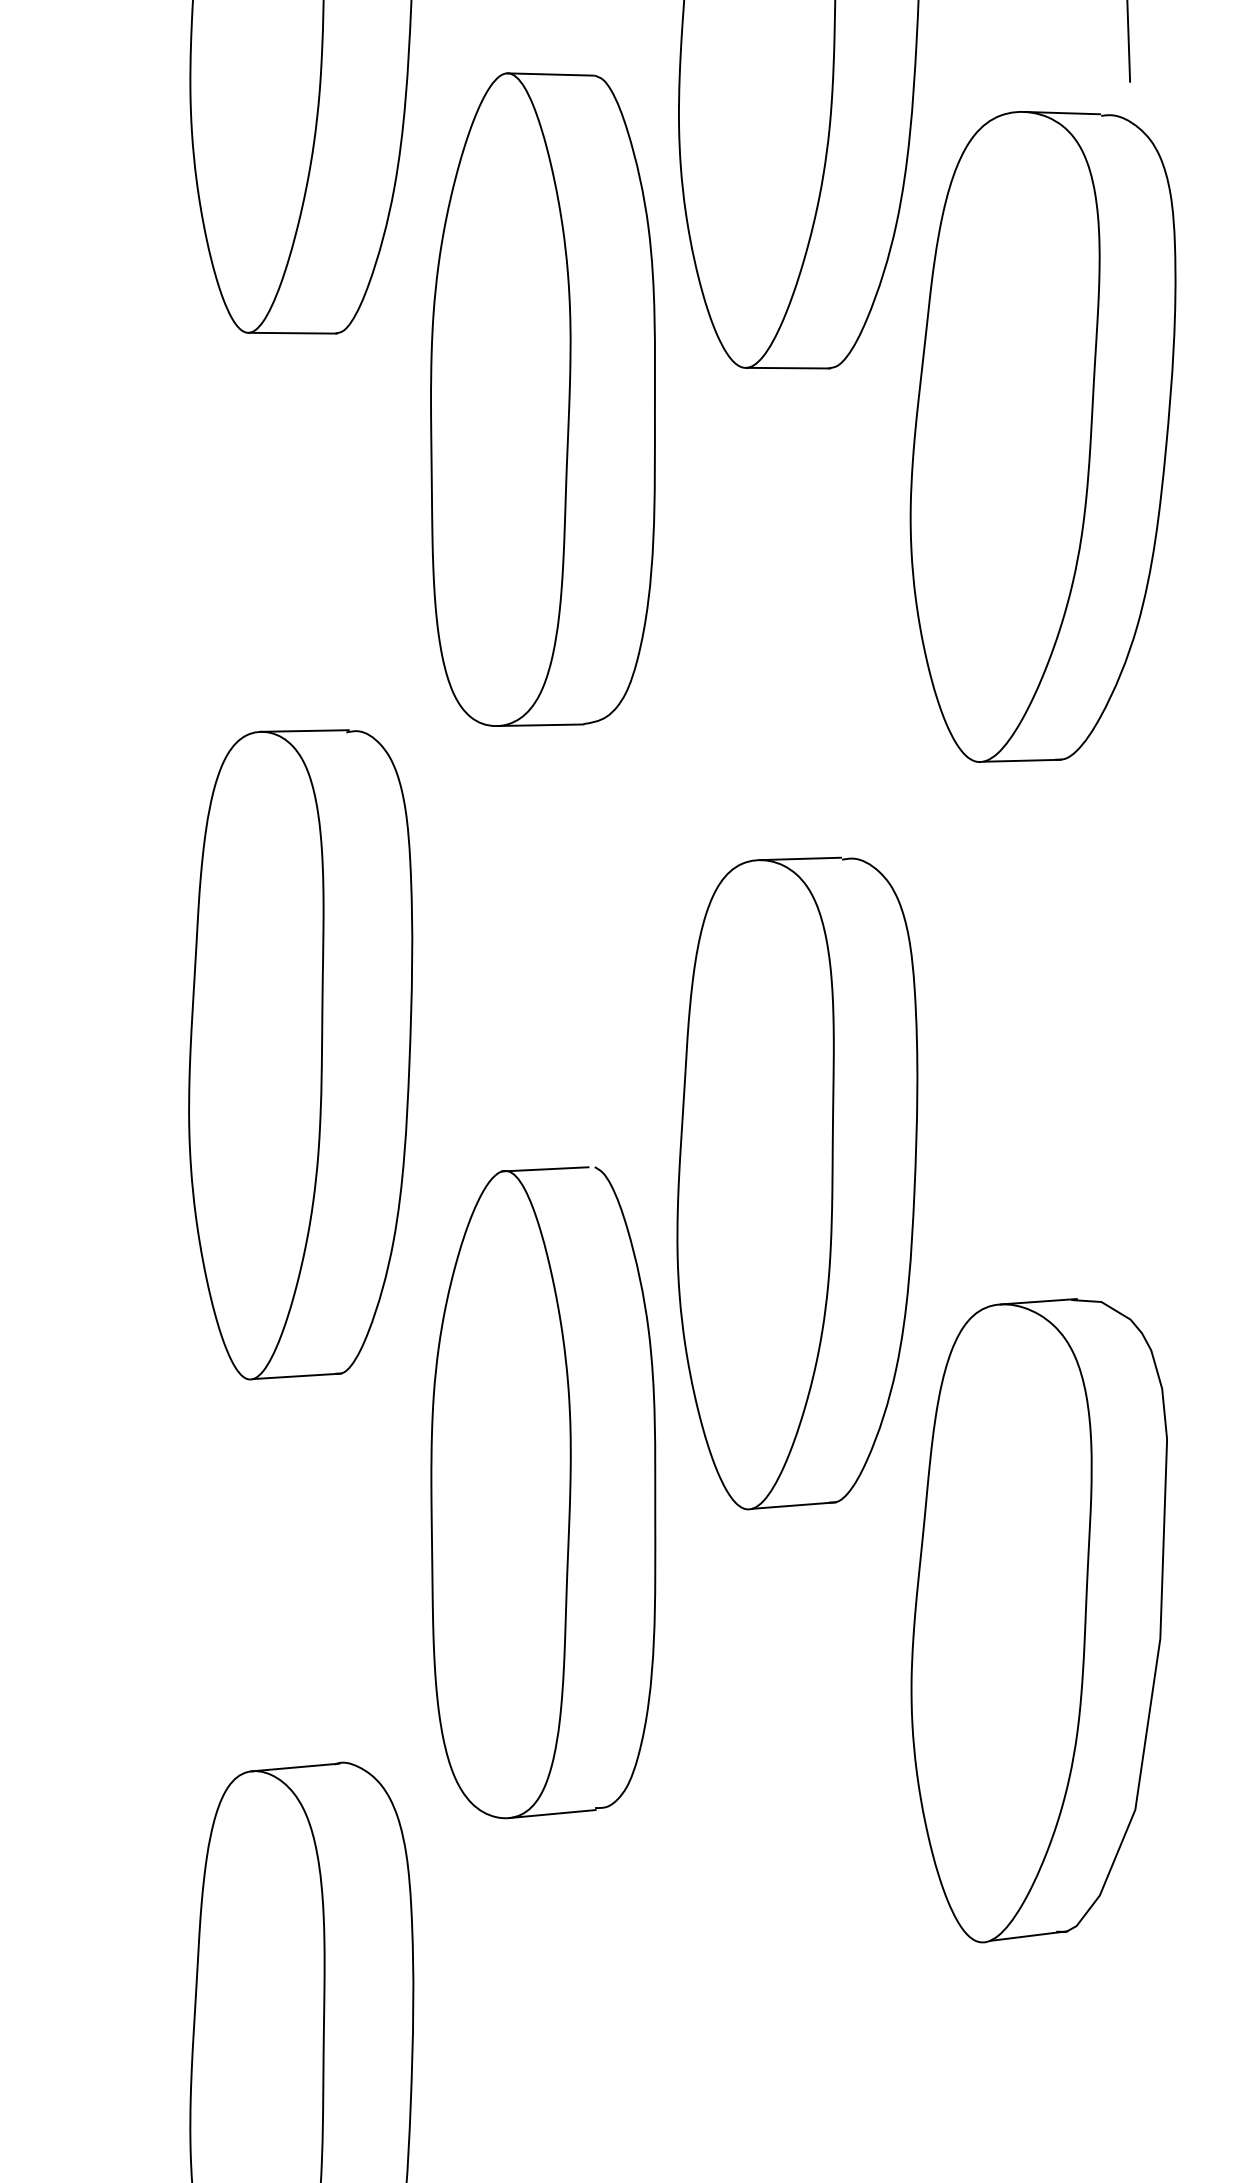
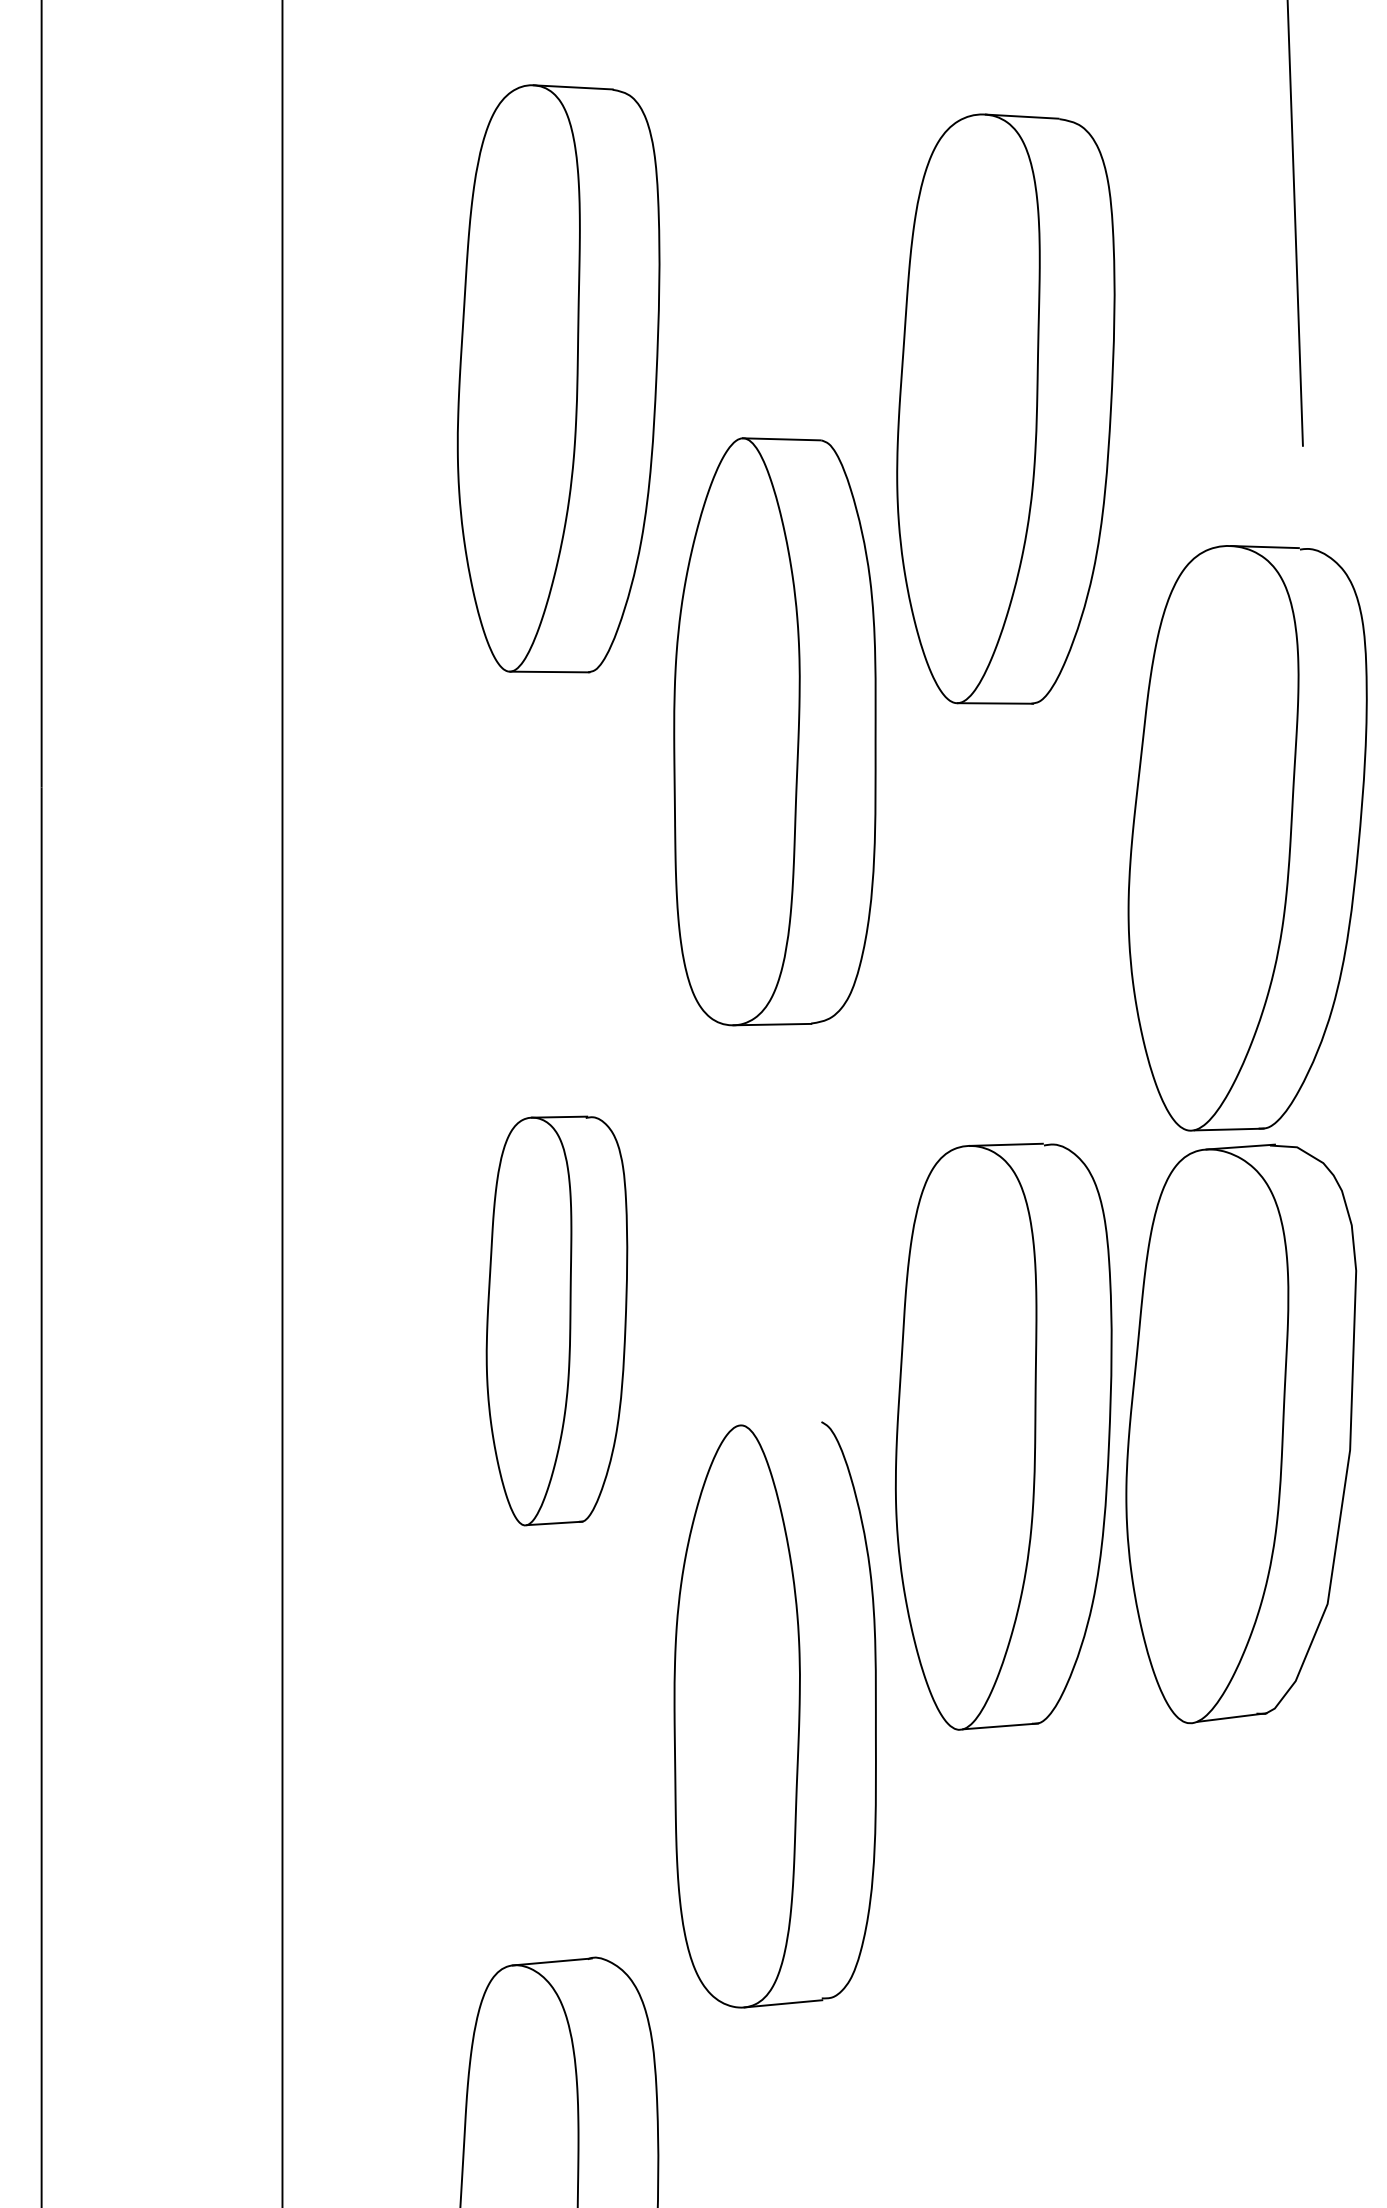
part: (1042, 437) -> (1247, 838), moved
part: (300, 1054) -> (556, 1320), size x0.7
line: (544, 1168) -> (776, 1423), removed
part: (1039, 1620) -> (1241, 1433), moved

